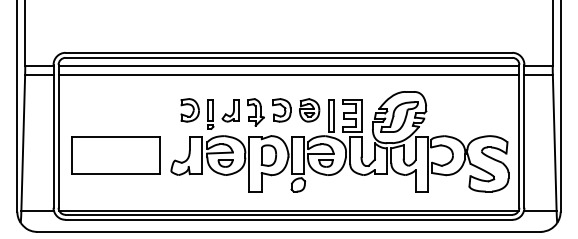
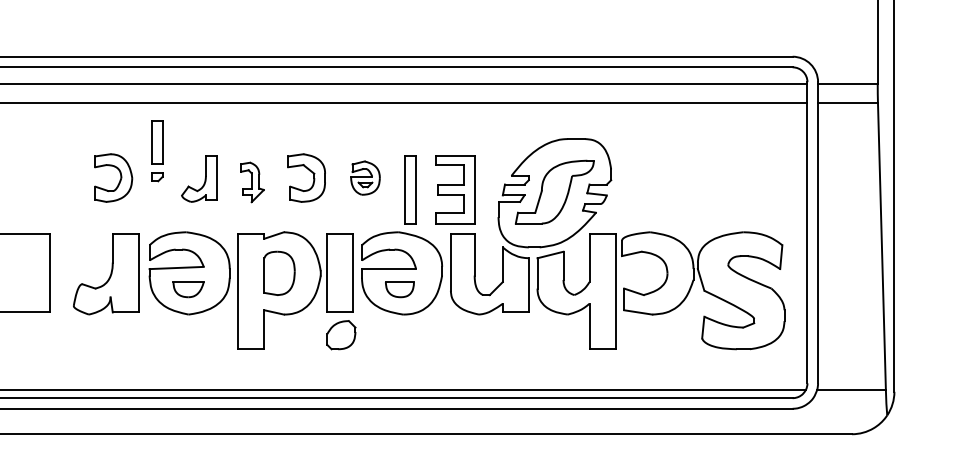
part: (309, 110) -> (365, 178), size x0.7
part: (255, 112) -> (251, 182), size x0.7
part: (210, 114) -> (156, 150), moved

